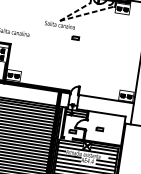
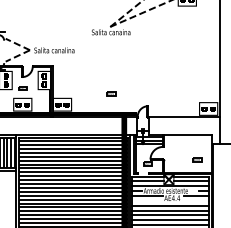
part: (75, 38) -> (111, 93), moved
part: (99, 128) -> (197, 159), moved
line: (68, 159) -> (147, 200), removed
line: (106, 165) -> (196, 200), removed

